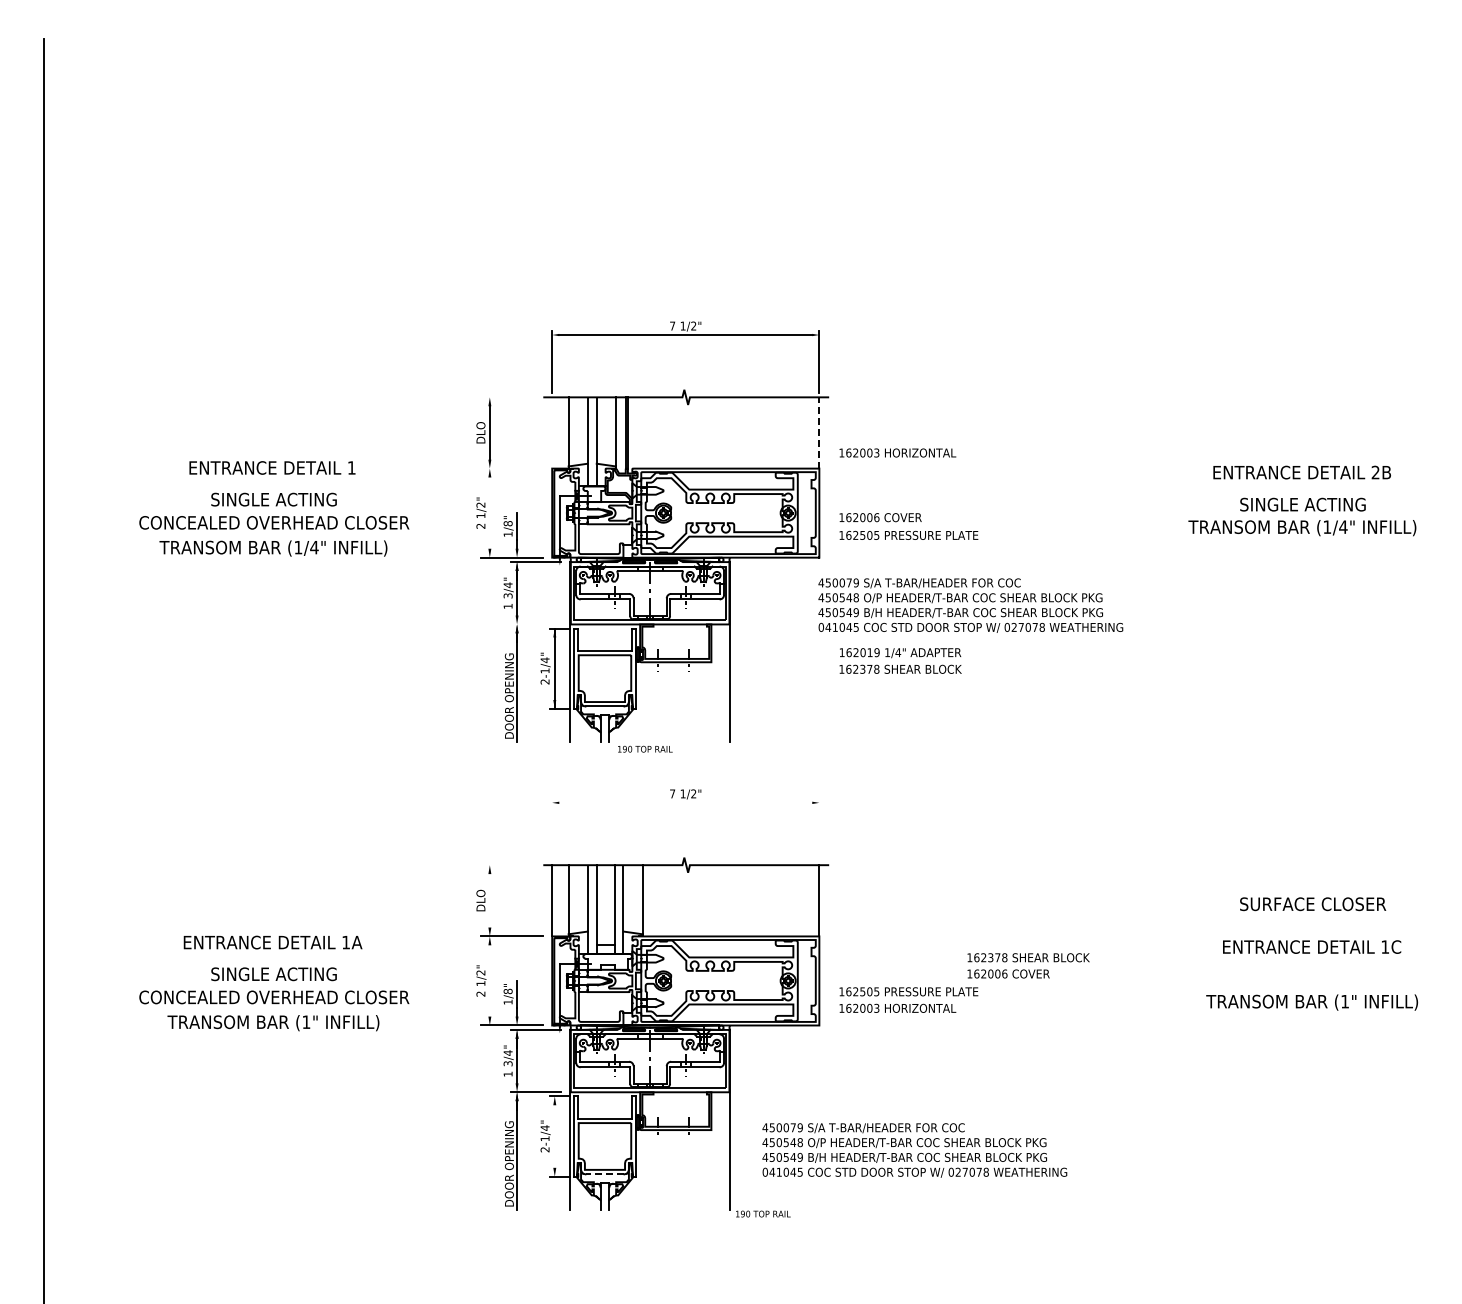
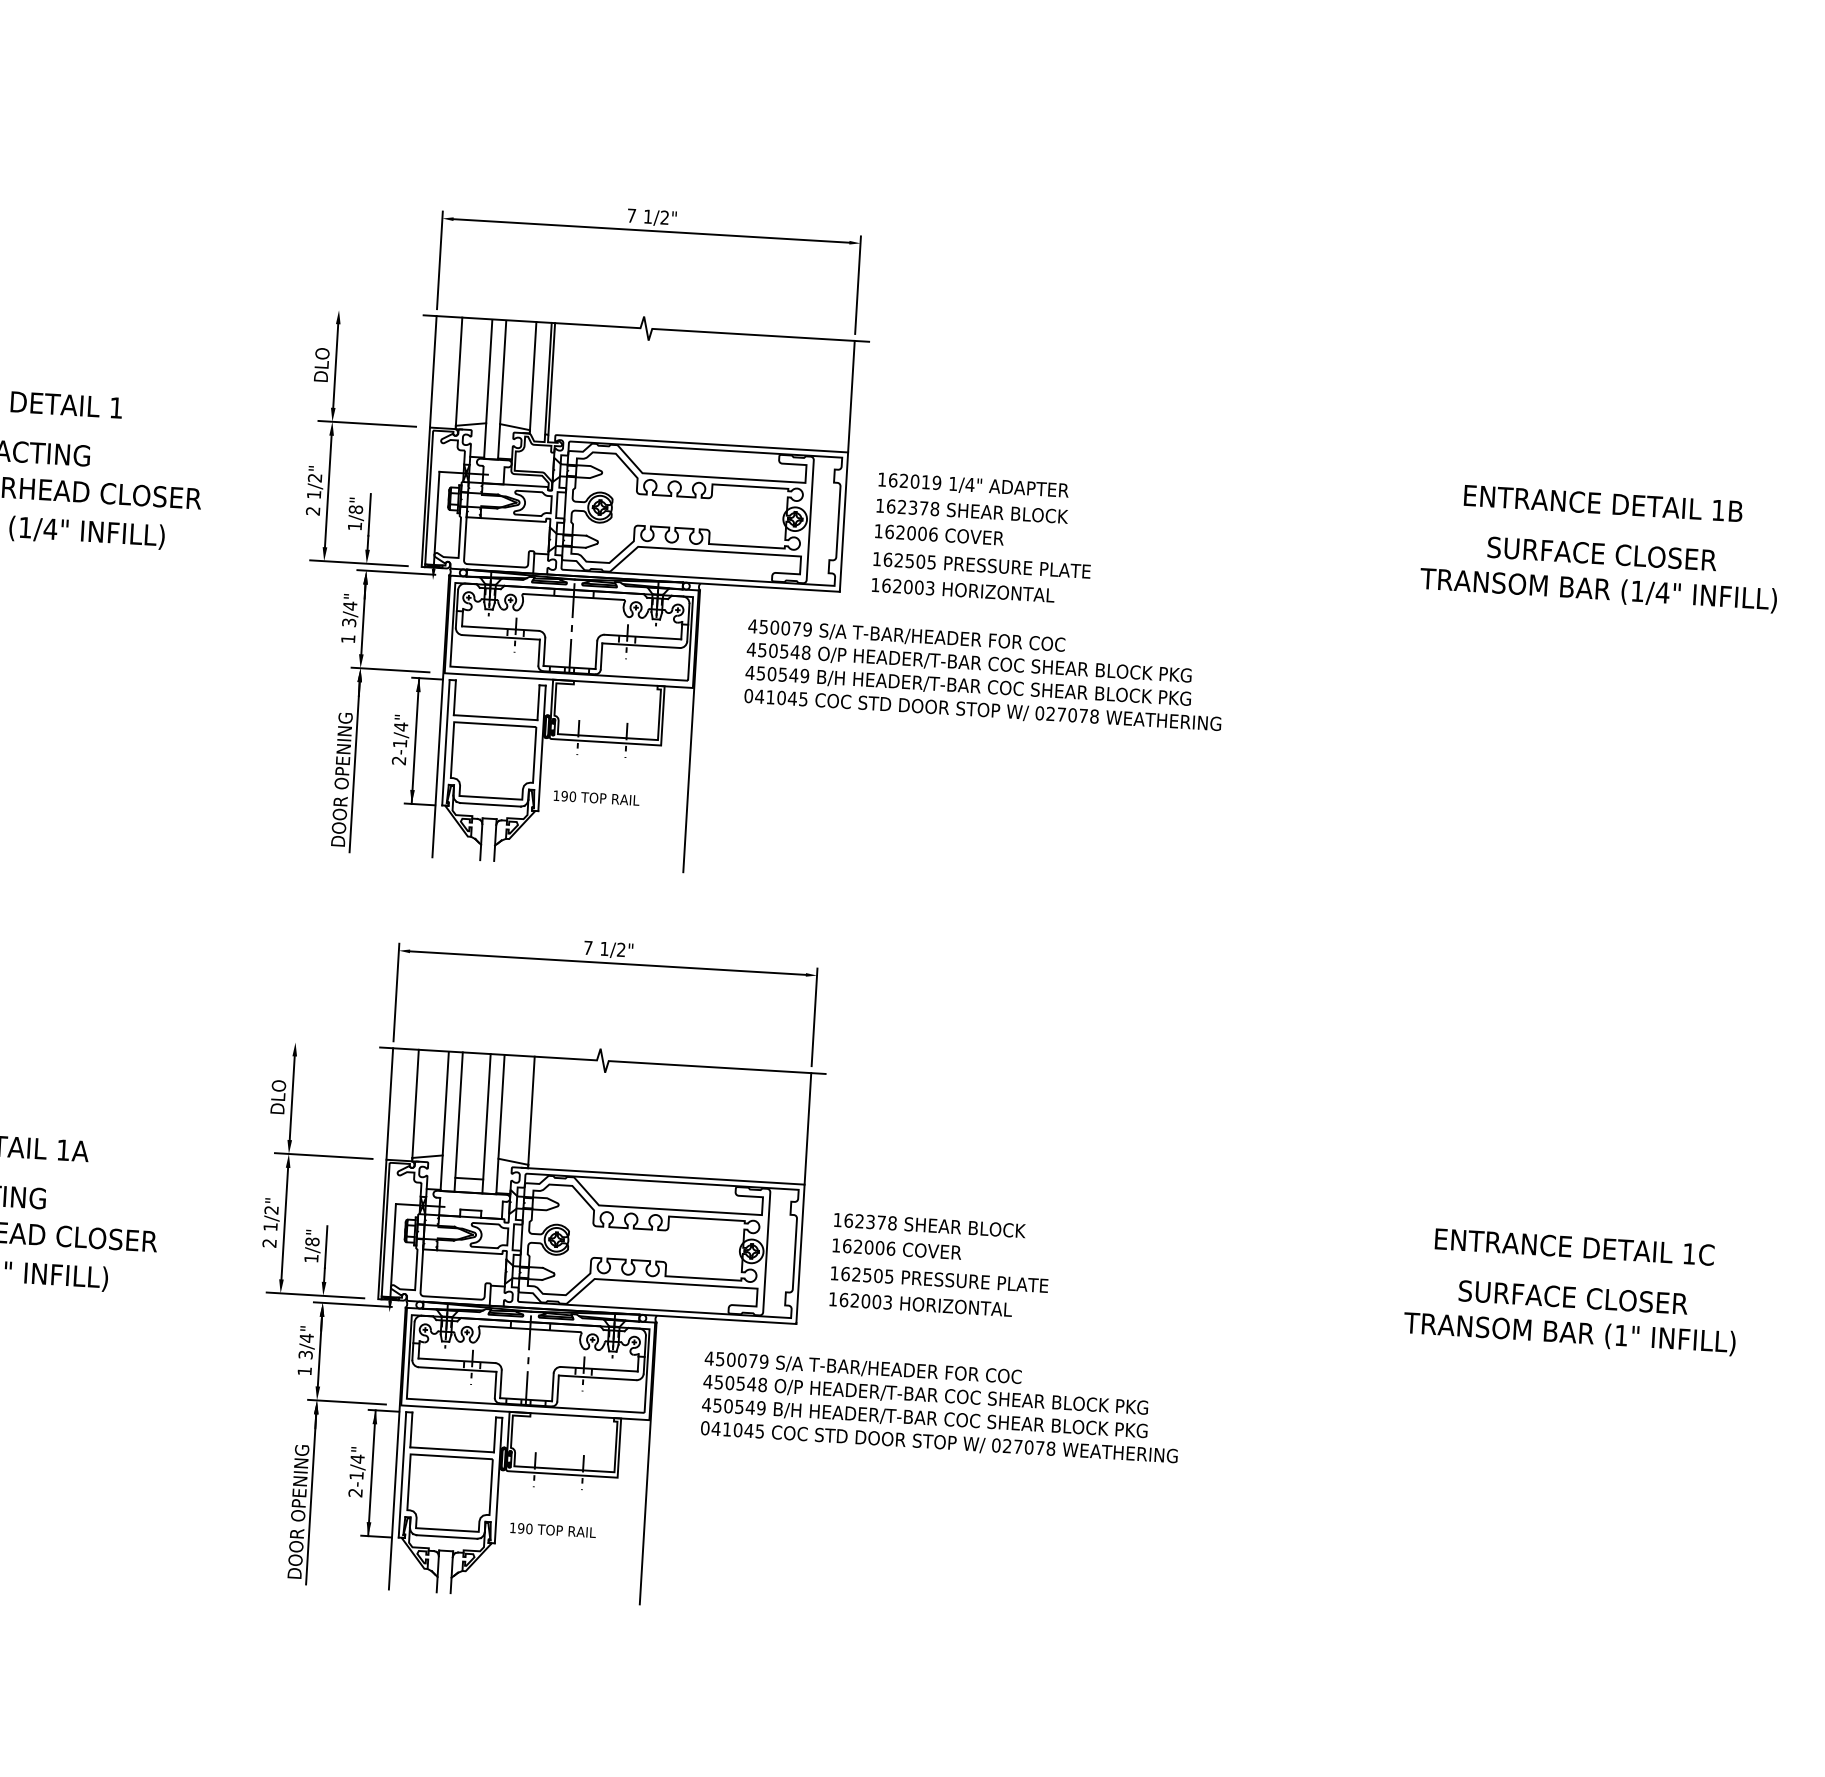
line: (552, 432) -> (433, 371), added
line: (819, 432) -> (851, 395), dashed -> solid
text: (897, 452) -> (962, 589), moved
line: (511, 468) -> (366, 423), added
text: (1375, 472) -> (1718, 510), 2B -> 1B
text: (1303, 504) -> (1602, 553), SINGLE ACTING -> SURFACE CLOSER
line: (489, 512) -> (327, 490), added
text: (970, 605) -> (984, 675), moved
line: (536, 624) -> (390, 670), added
text: (900, 660) -> (972, 497), moved
text: (645, 748) -> (596, 797), moved
line: (685, 802) -> (607, 962), added
line: (552, 829) -> (396, 992), added
line: (819, 829) -> (814, 1017), added
line: (489, 900) -> (291, 1097), added
text: (1313, 904) -> (1573, 1297), moved
text: (1028, 965) -> (928, 1237), moved
line: (489, 980) -> (284, 1222), added
line: (554, 1136) -> (371, 1473), added
text: (914, 1150) -> (940, 1407), moved
line: (604, 1174) -> (446, 1537), dashed -> solid
text: (763, 1213) -> (553, 1529), moved

